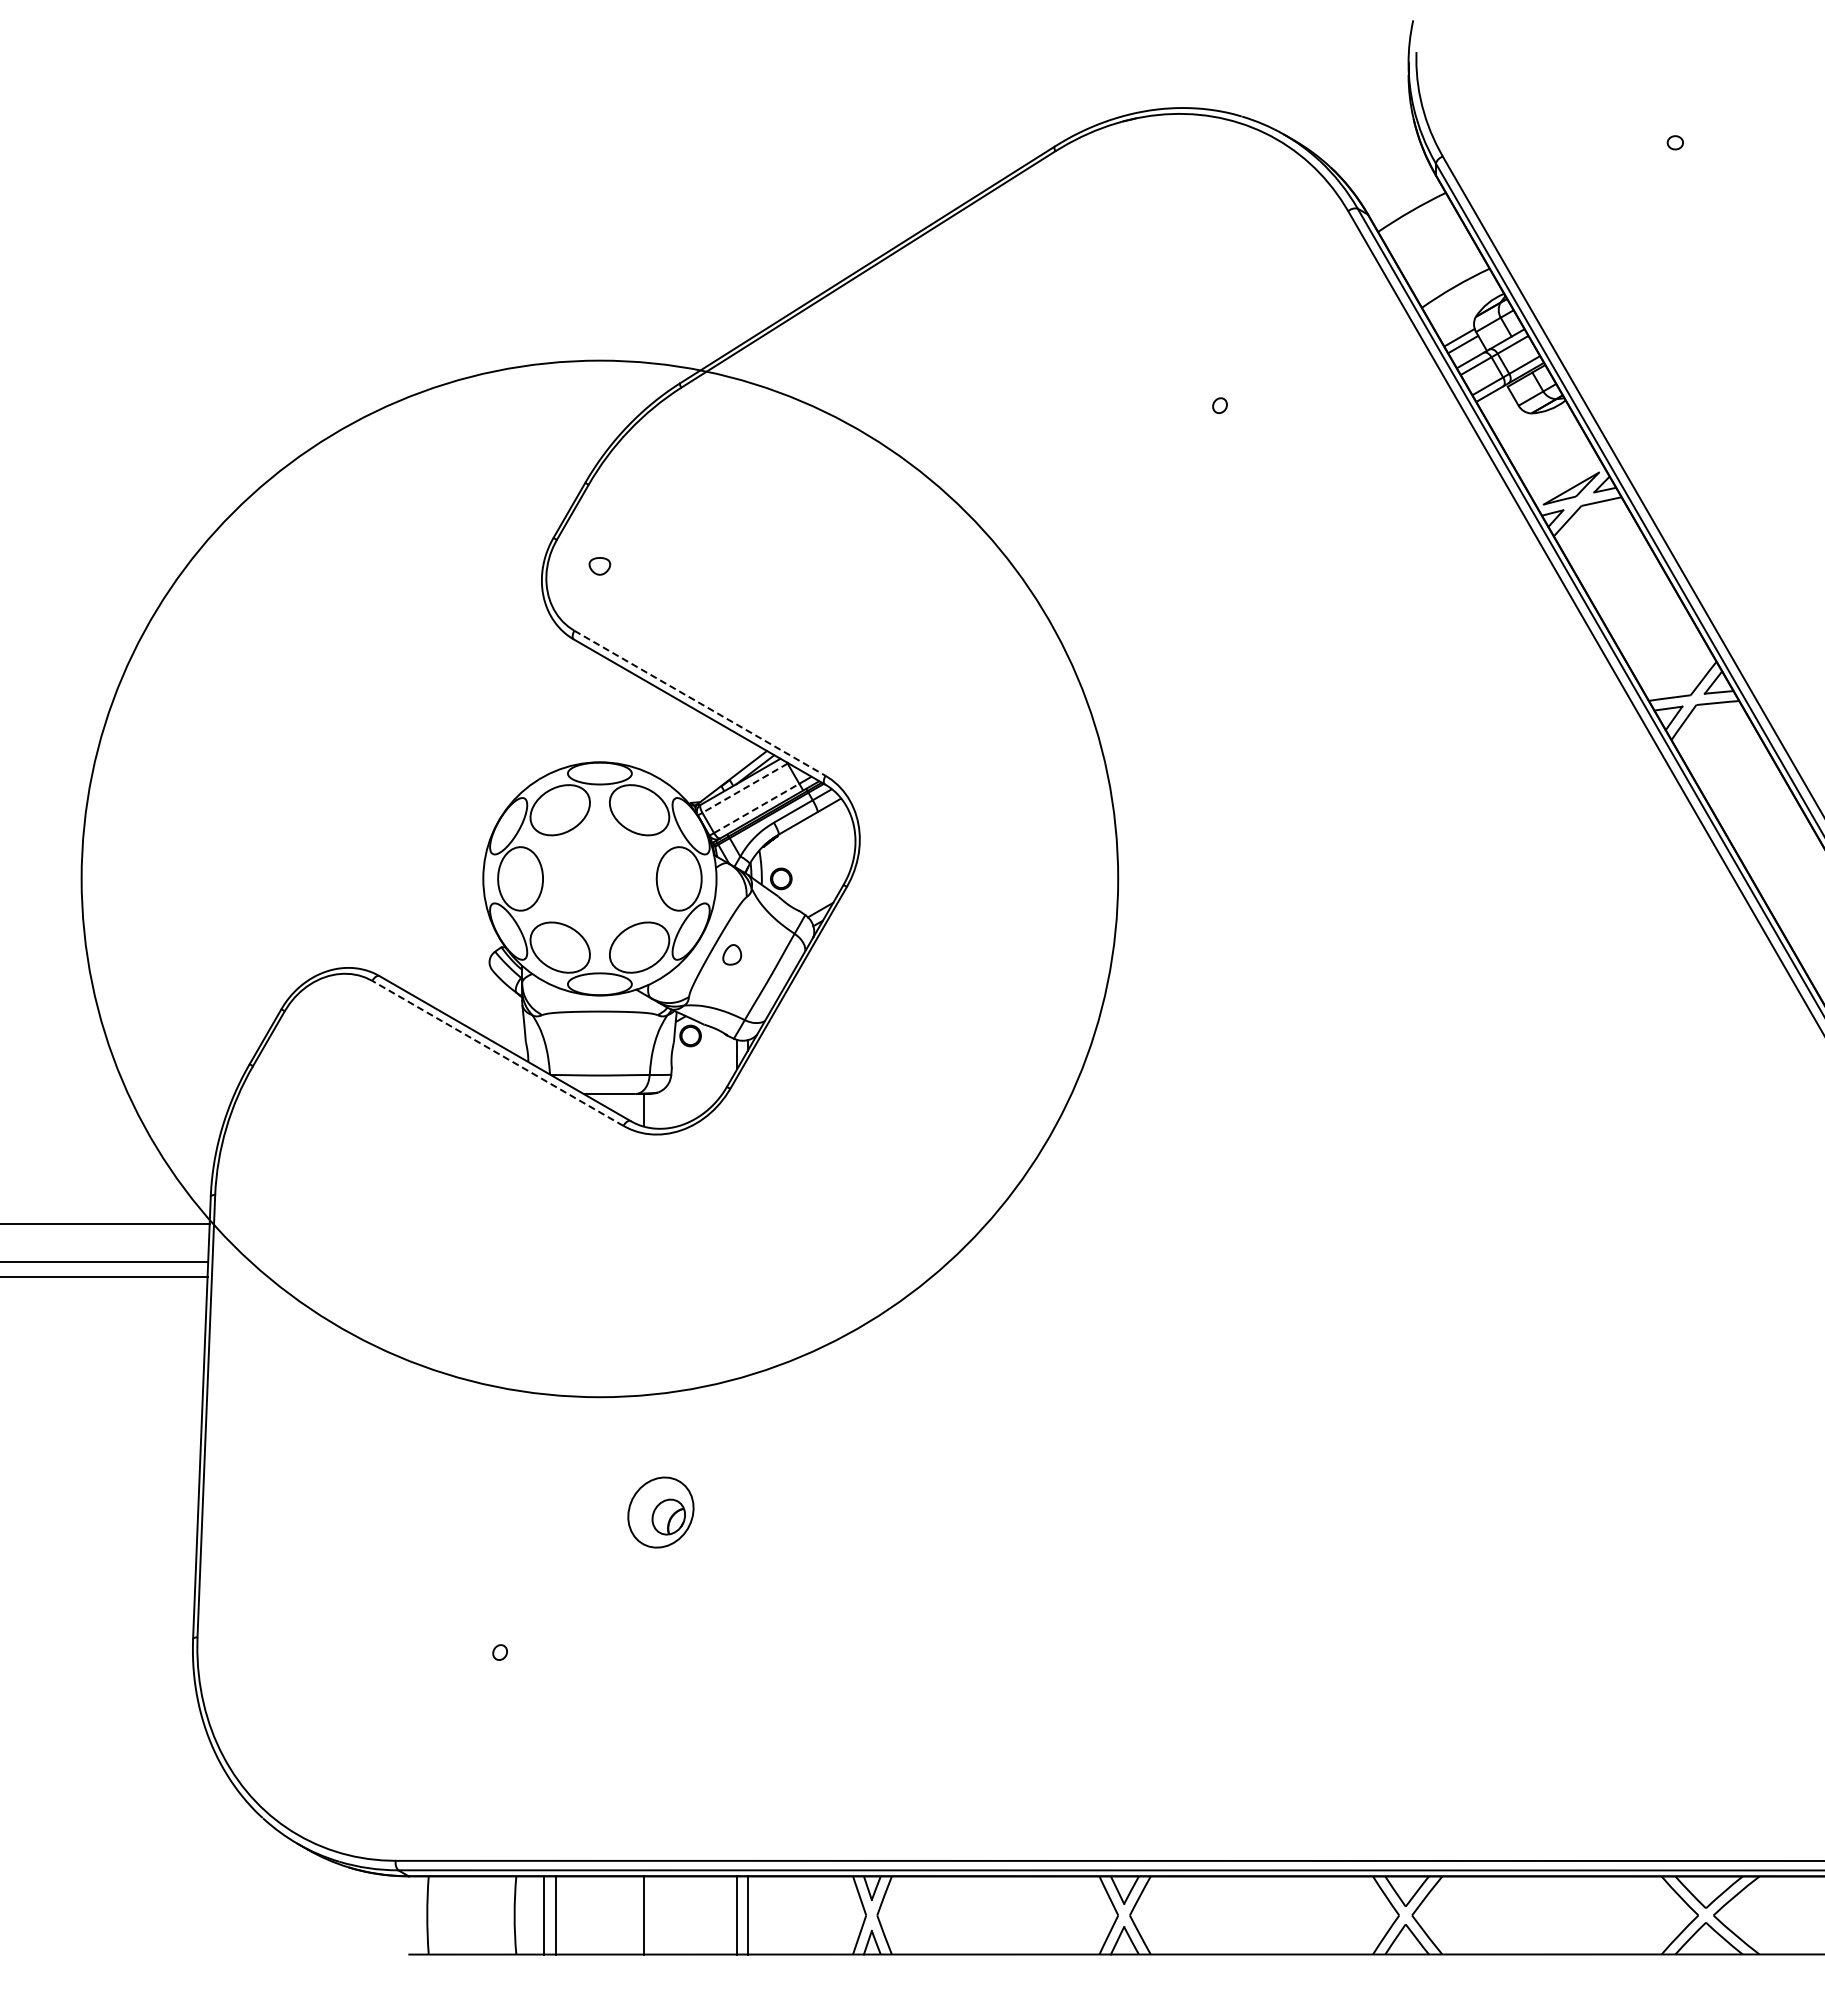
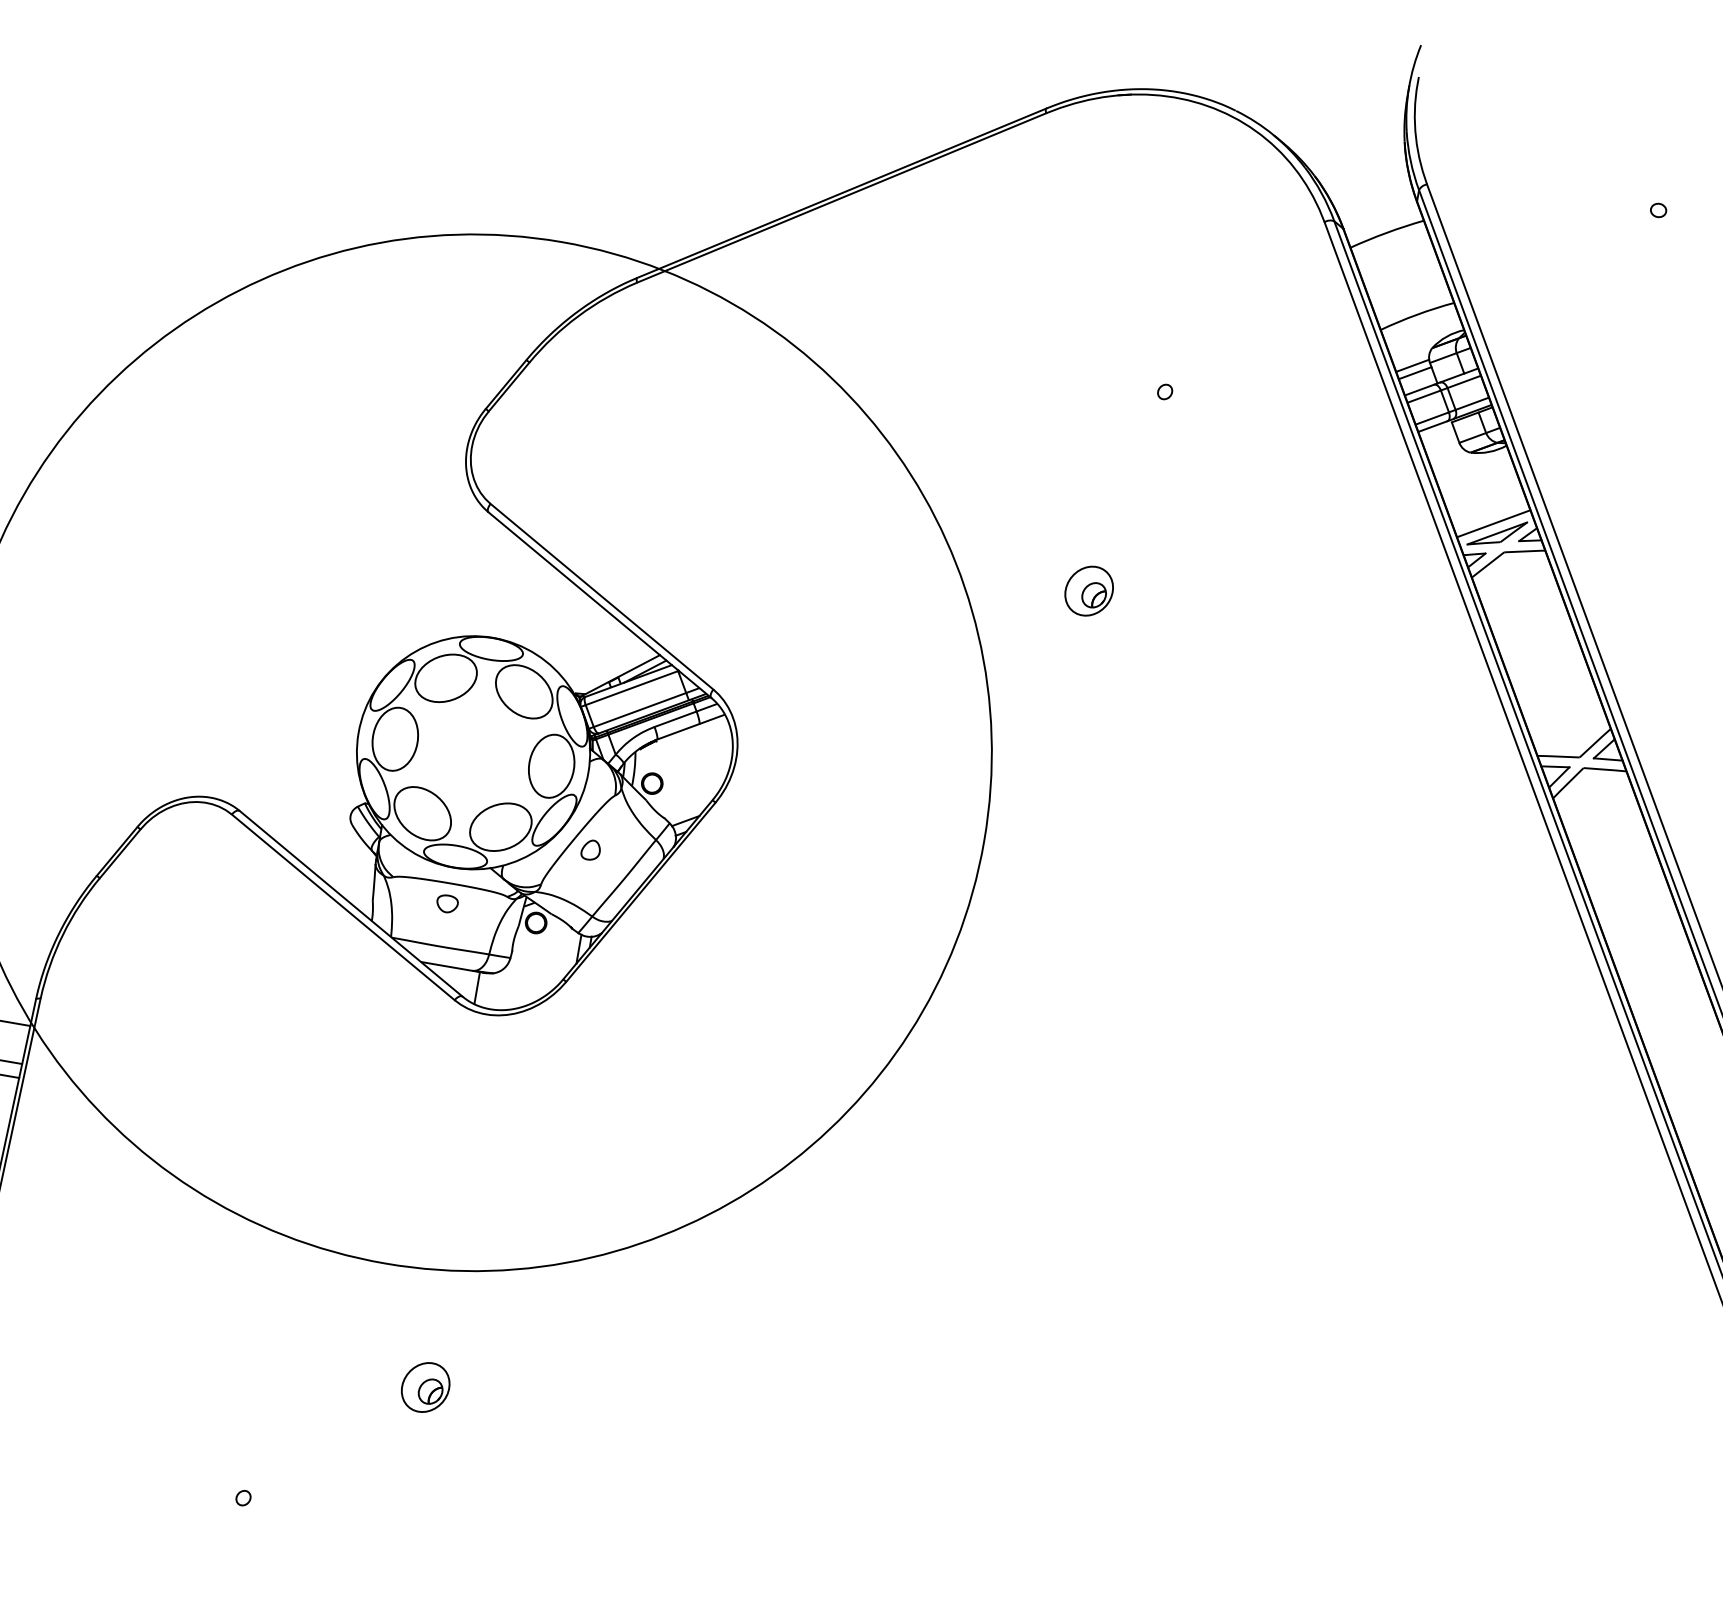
line: (1566, 479) -> (1493, 523), added
part: (599, 566) -> (446, 904), moved
part: (1178, 614) -> (1088, 590), added
line: (700, 703) -> (602, 597), dashed -> solid
line: (744, 788) -> (631, 688), dashed -> solid
line: (757, 808) -> (640, 710), dashed -> solid
line: (497, 1053) -> (342, 907), dashed -> solid
part: (660, 1512) -> (425, 1387), size x0.71

